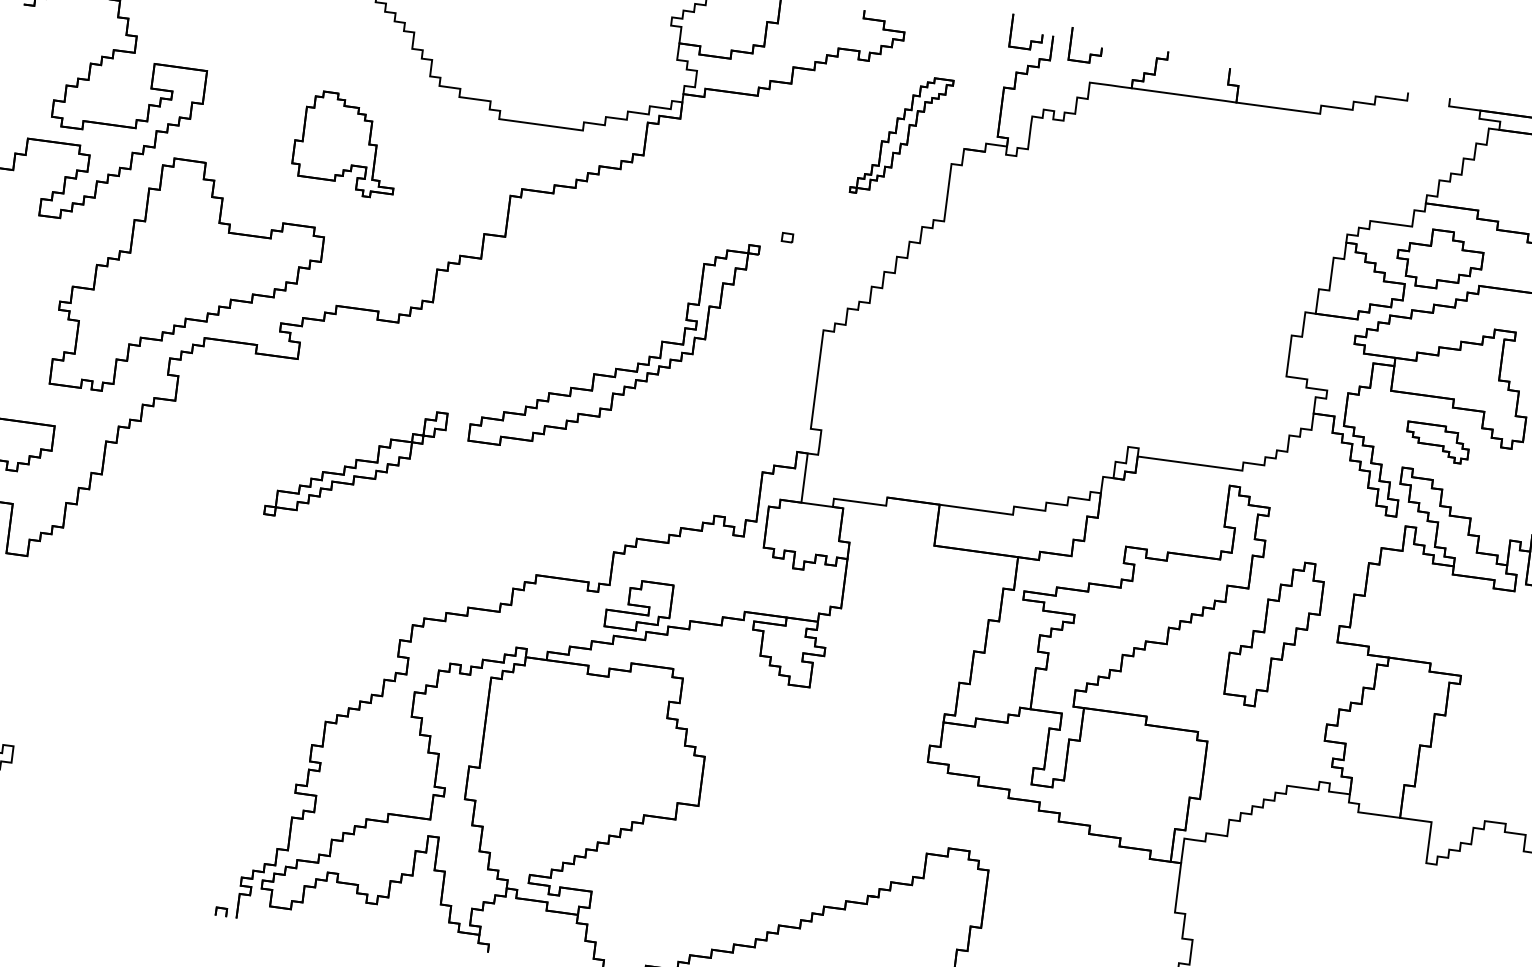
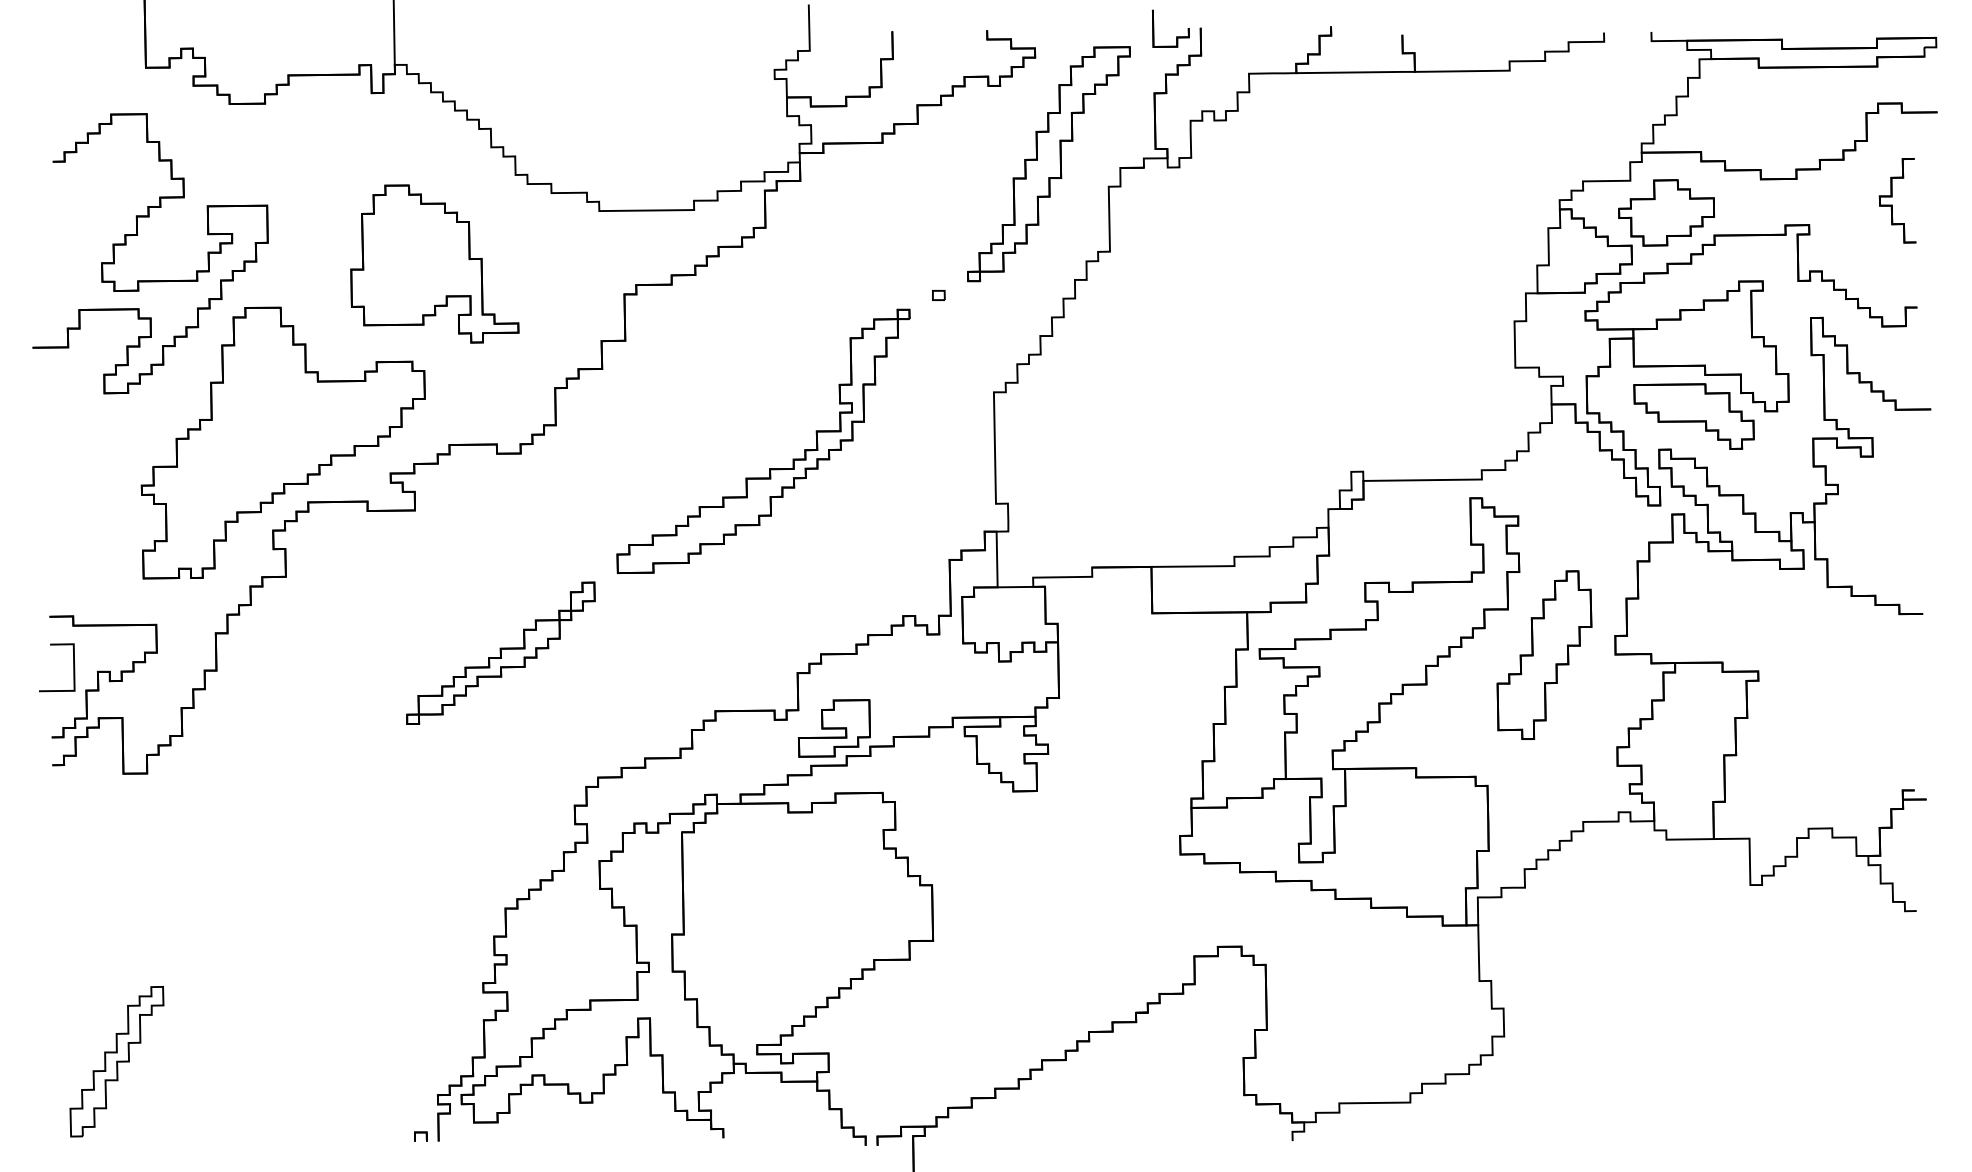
part: (1090, 53) -> (1244, 41), removed
part: (901, 136) -> (1048, 164), size x1.67
part: (347, 143) -> (434, 263), size x1.43
part: (1437, 442) -> (1693, 416), size x1.67
part: (355, 463) -> (500, 652), moved

